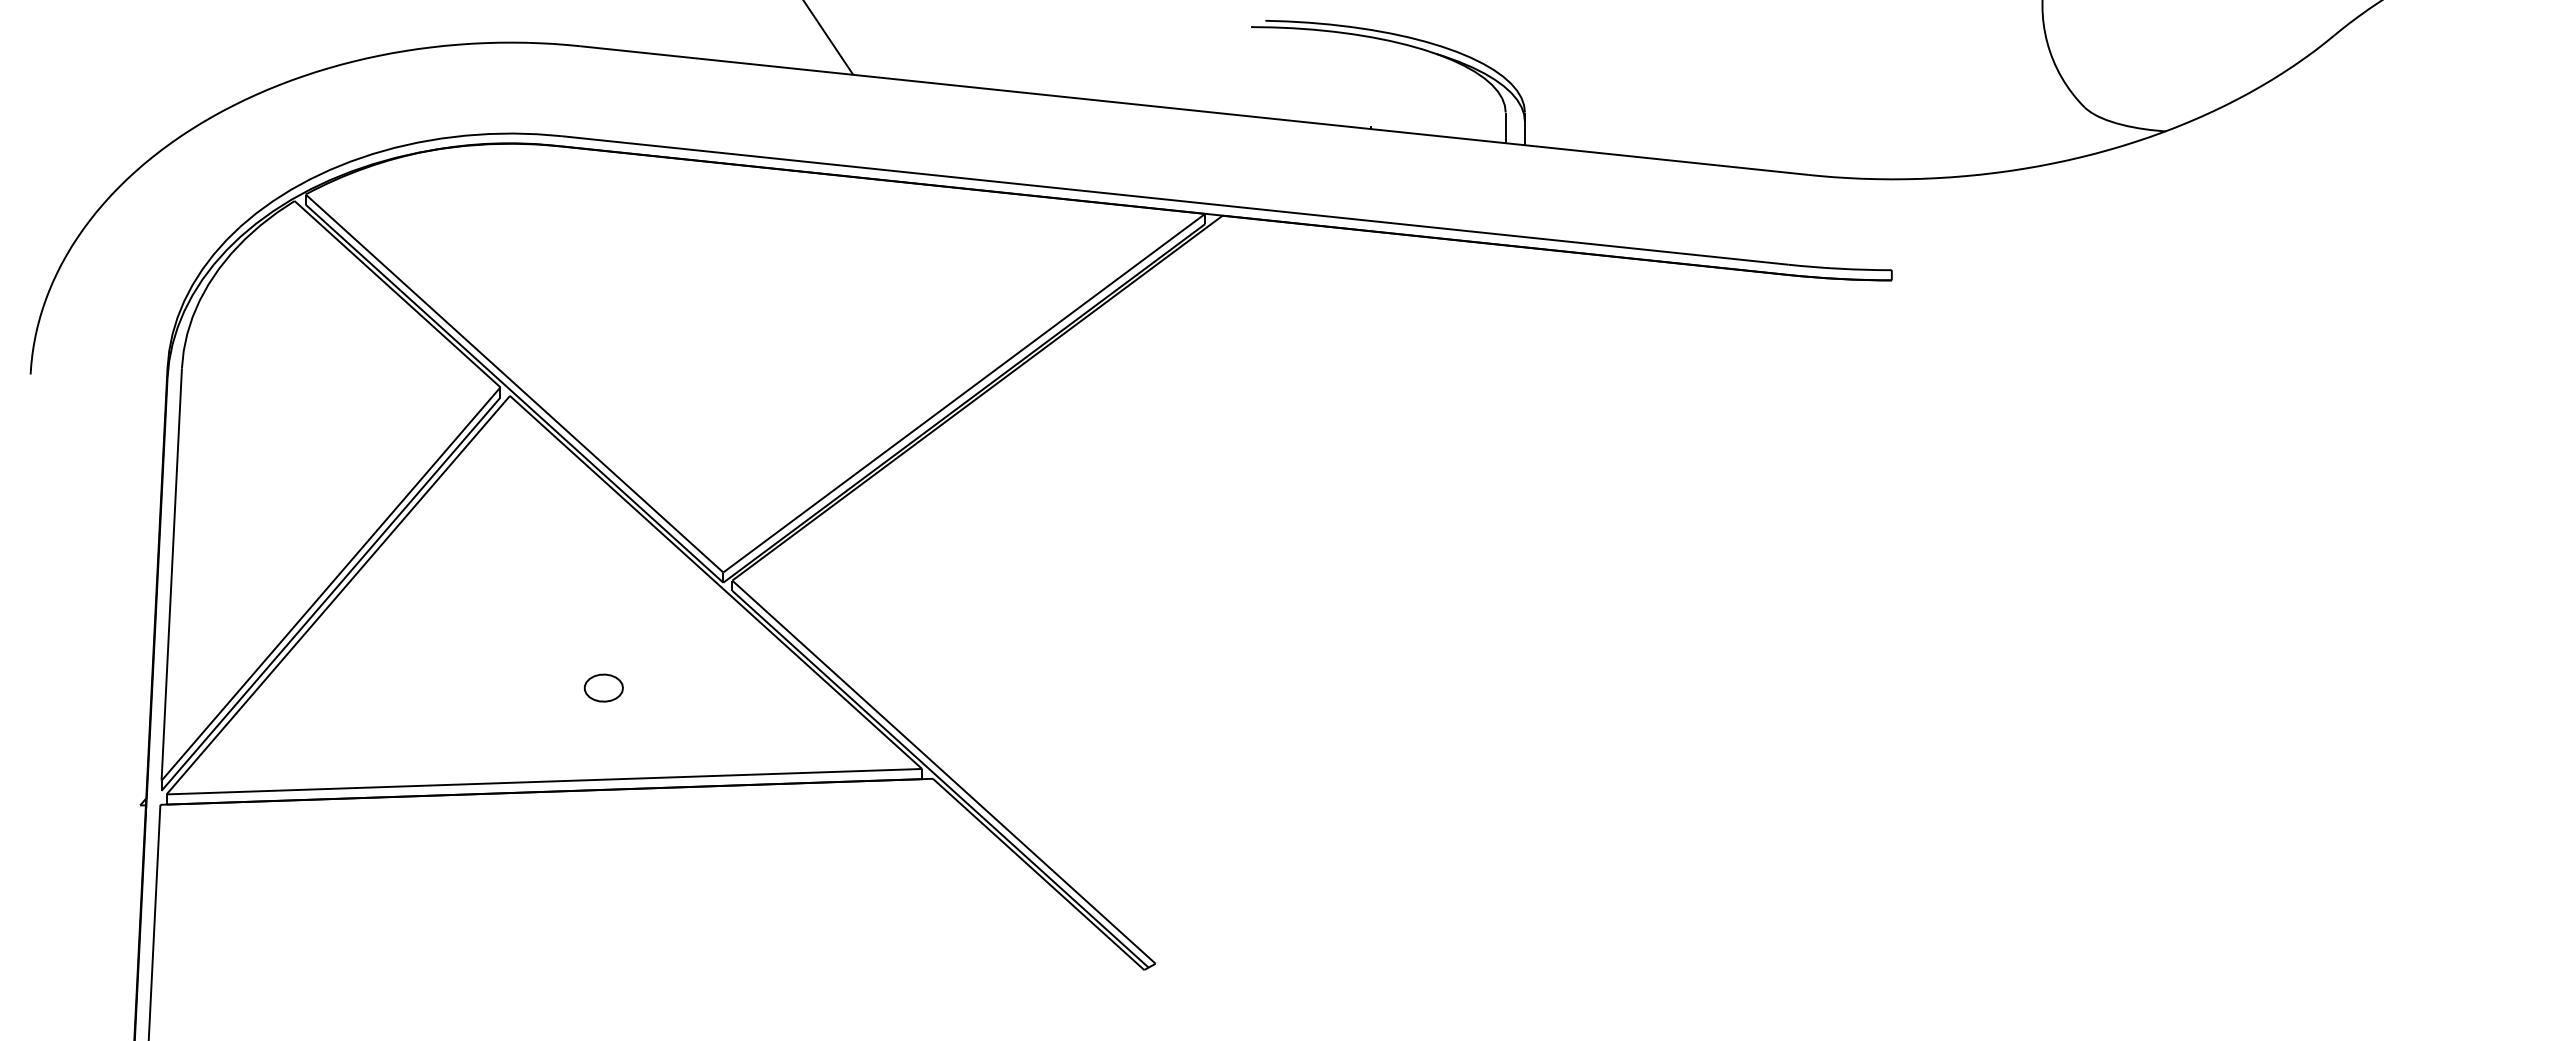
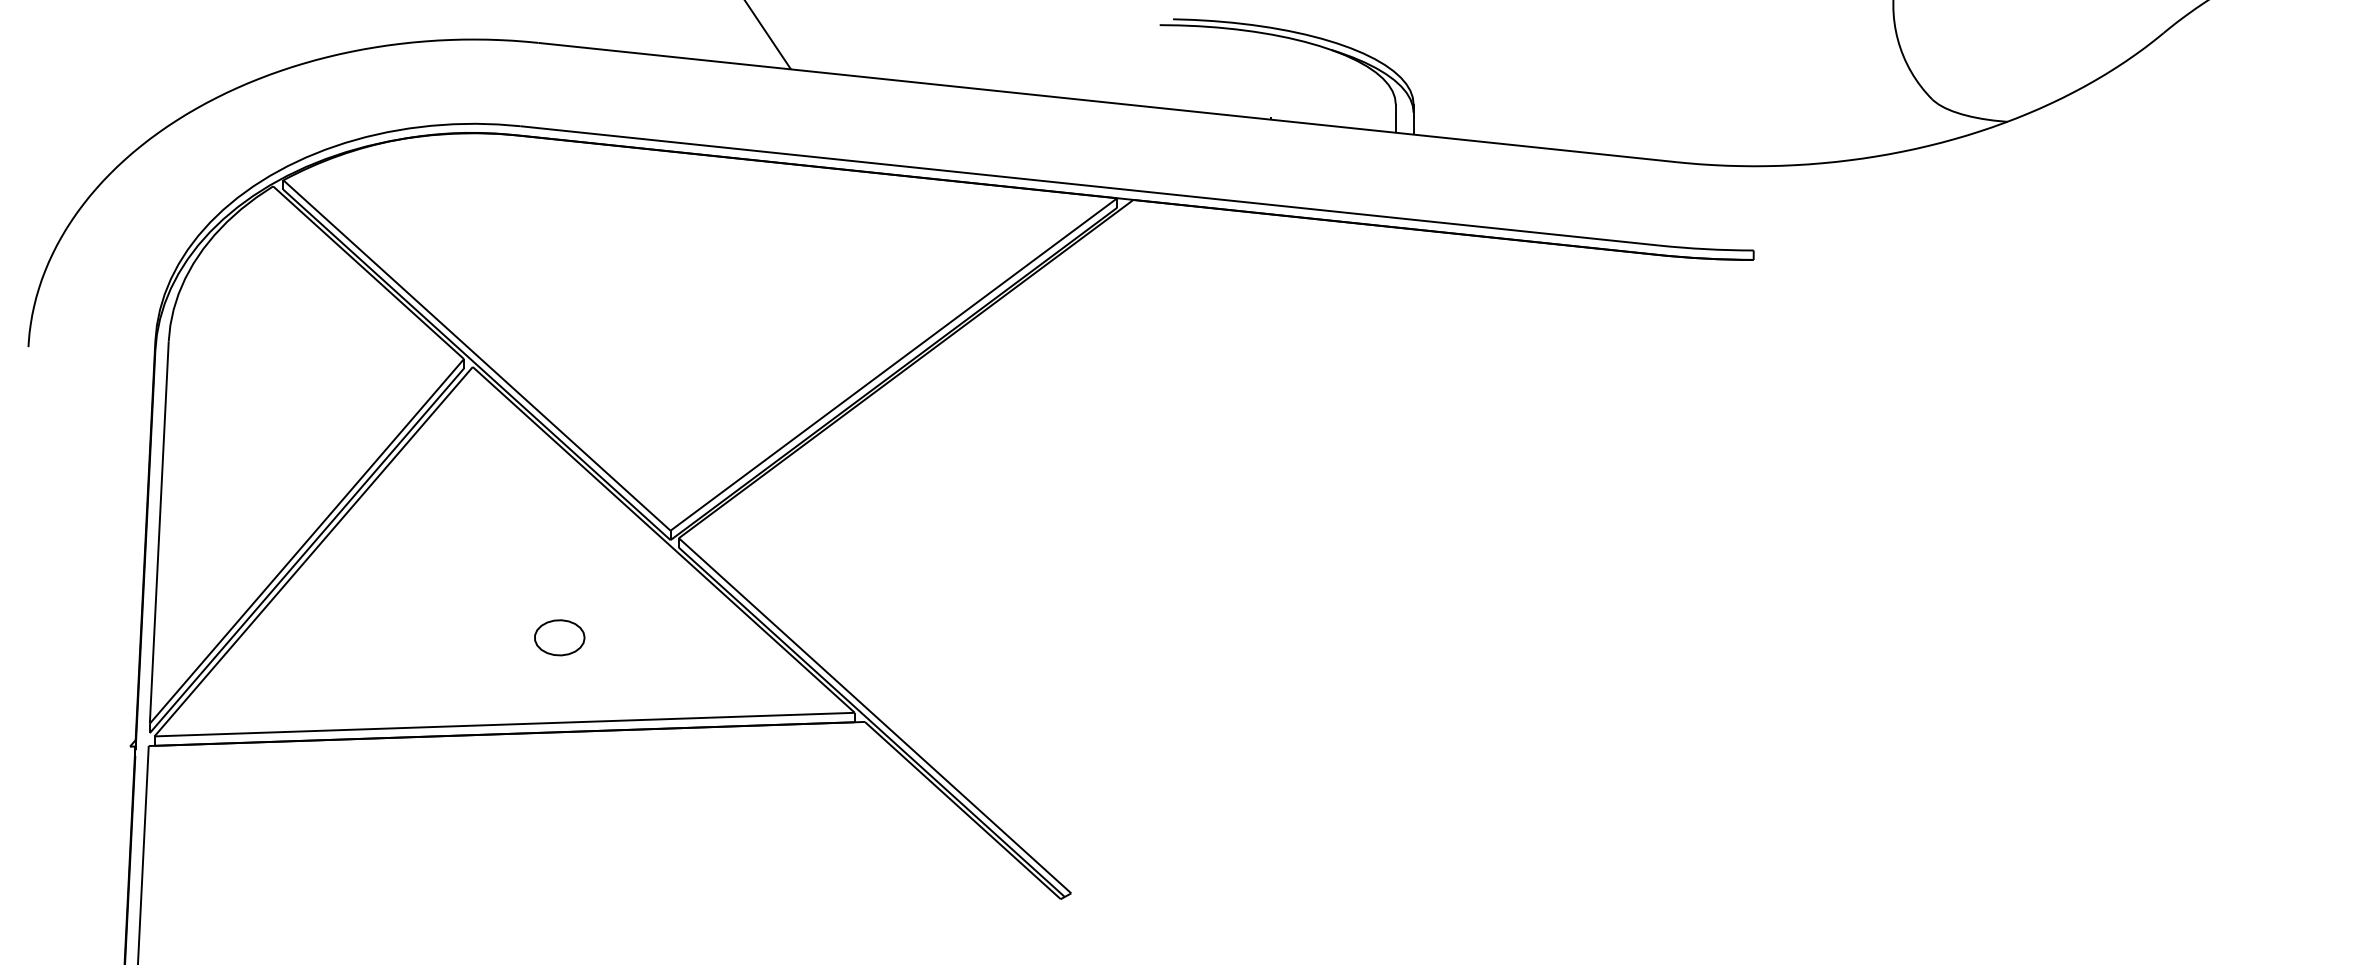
part: (603, 687) -> (559, 637), size x1.4

